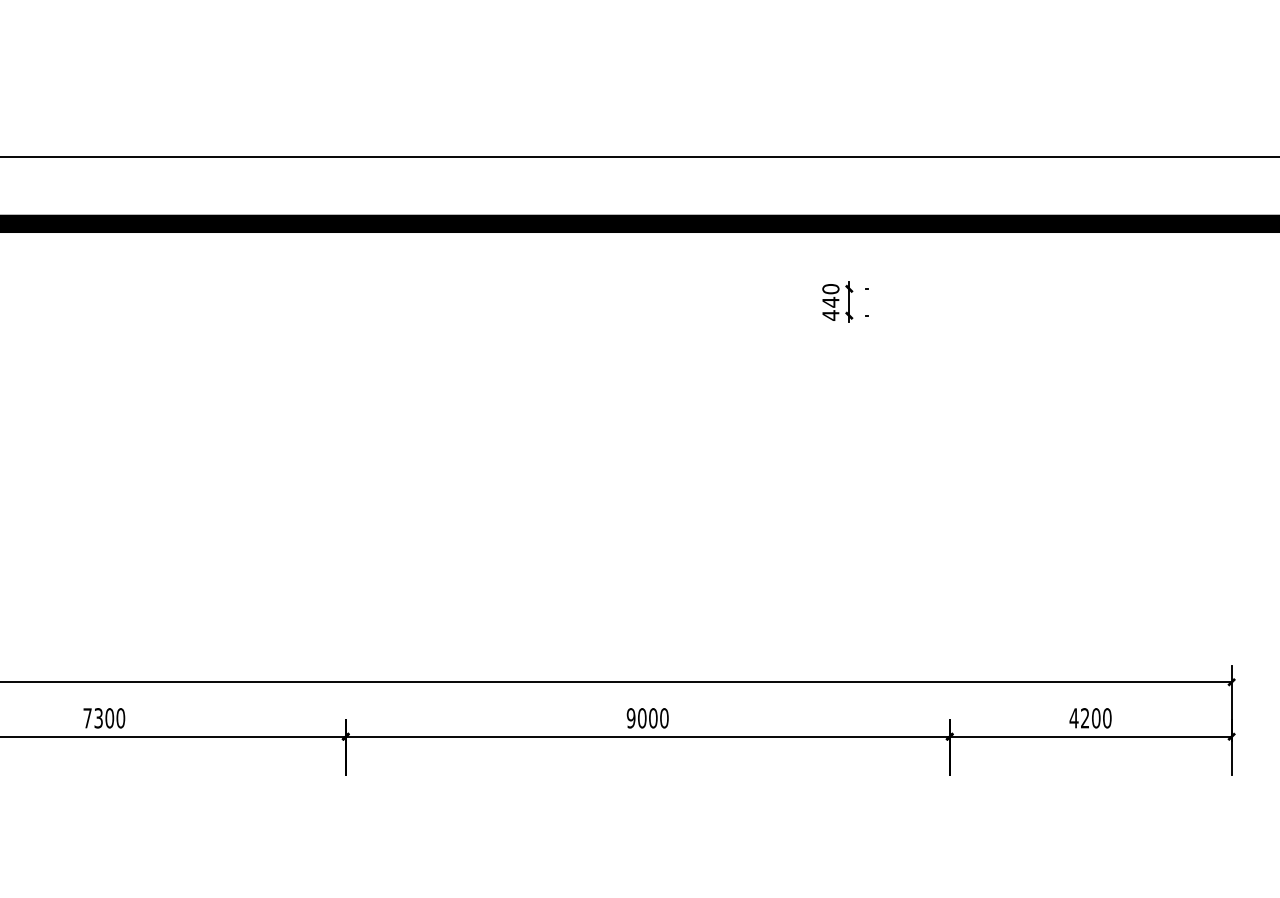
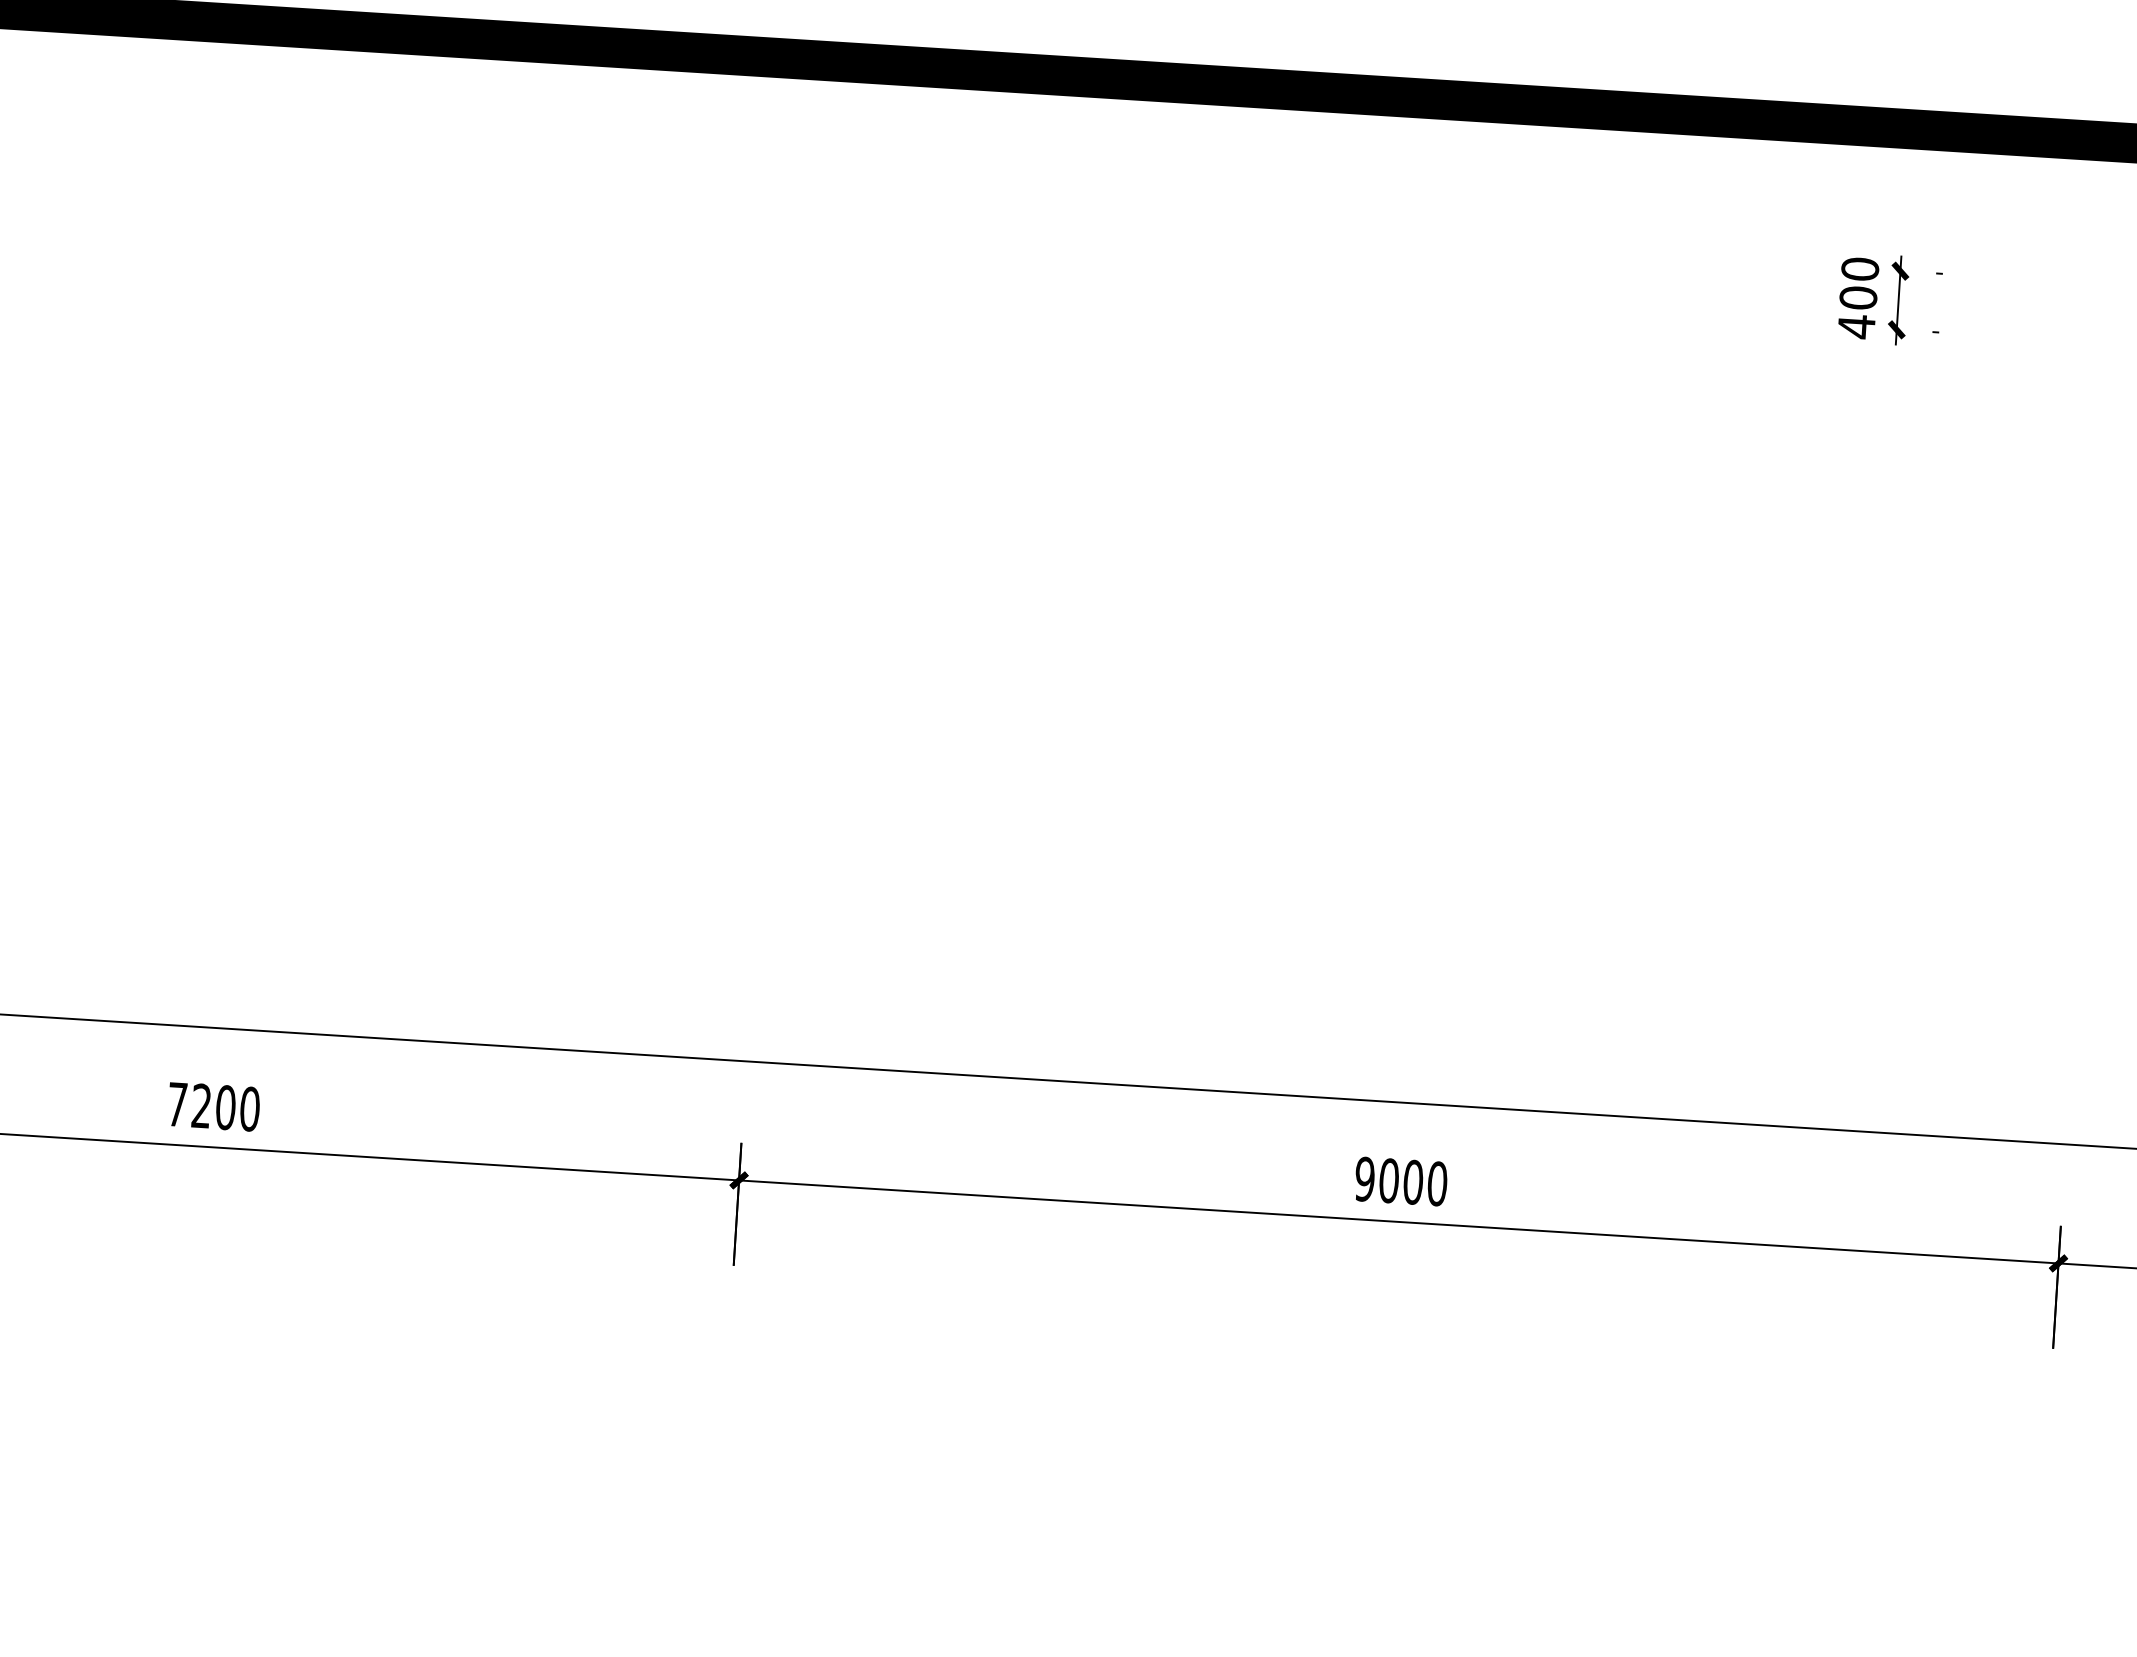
text: (830, 301) -> (1857, 296), 440 -> 400
text: (98, 718) -> (201, 1106), 7300 -> 7200

